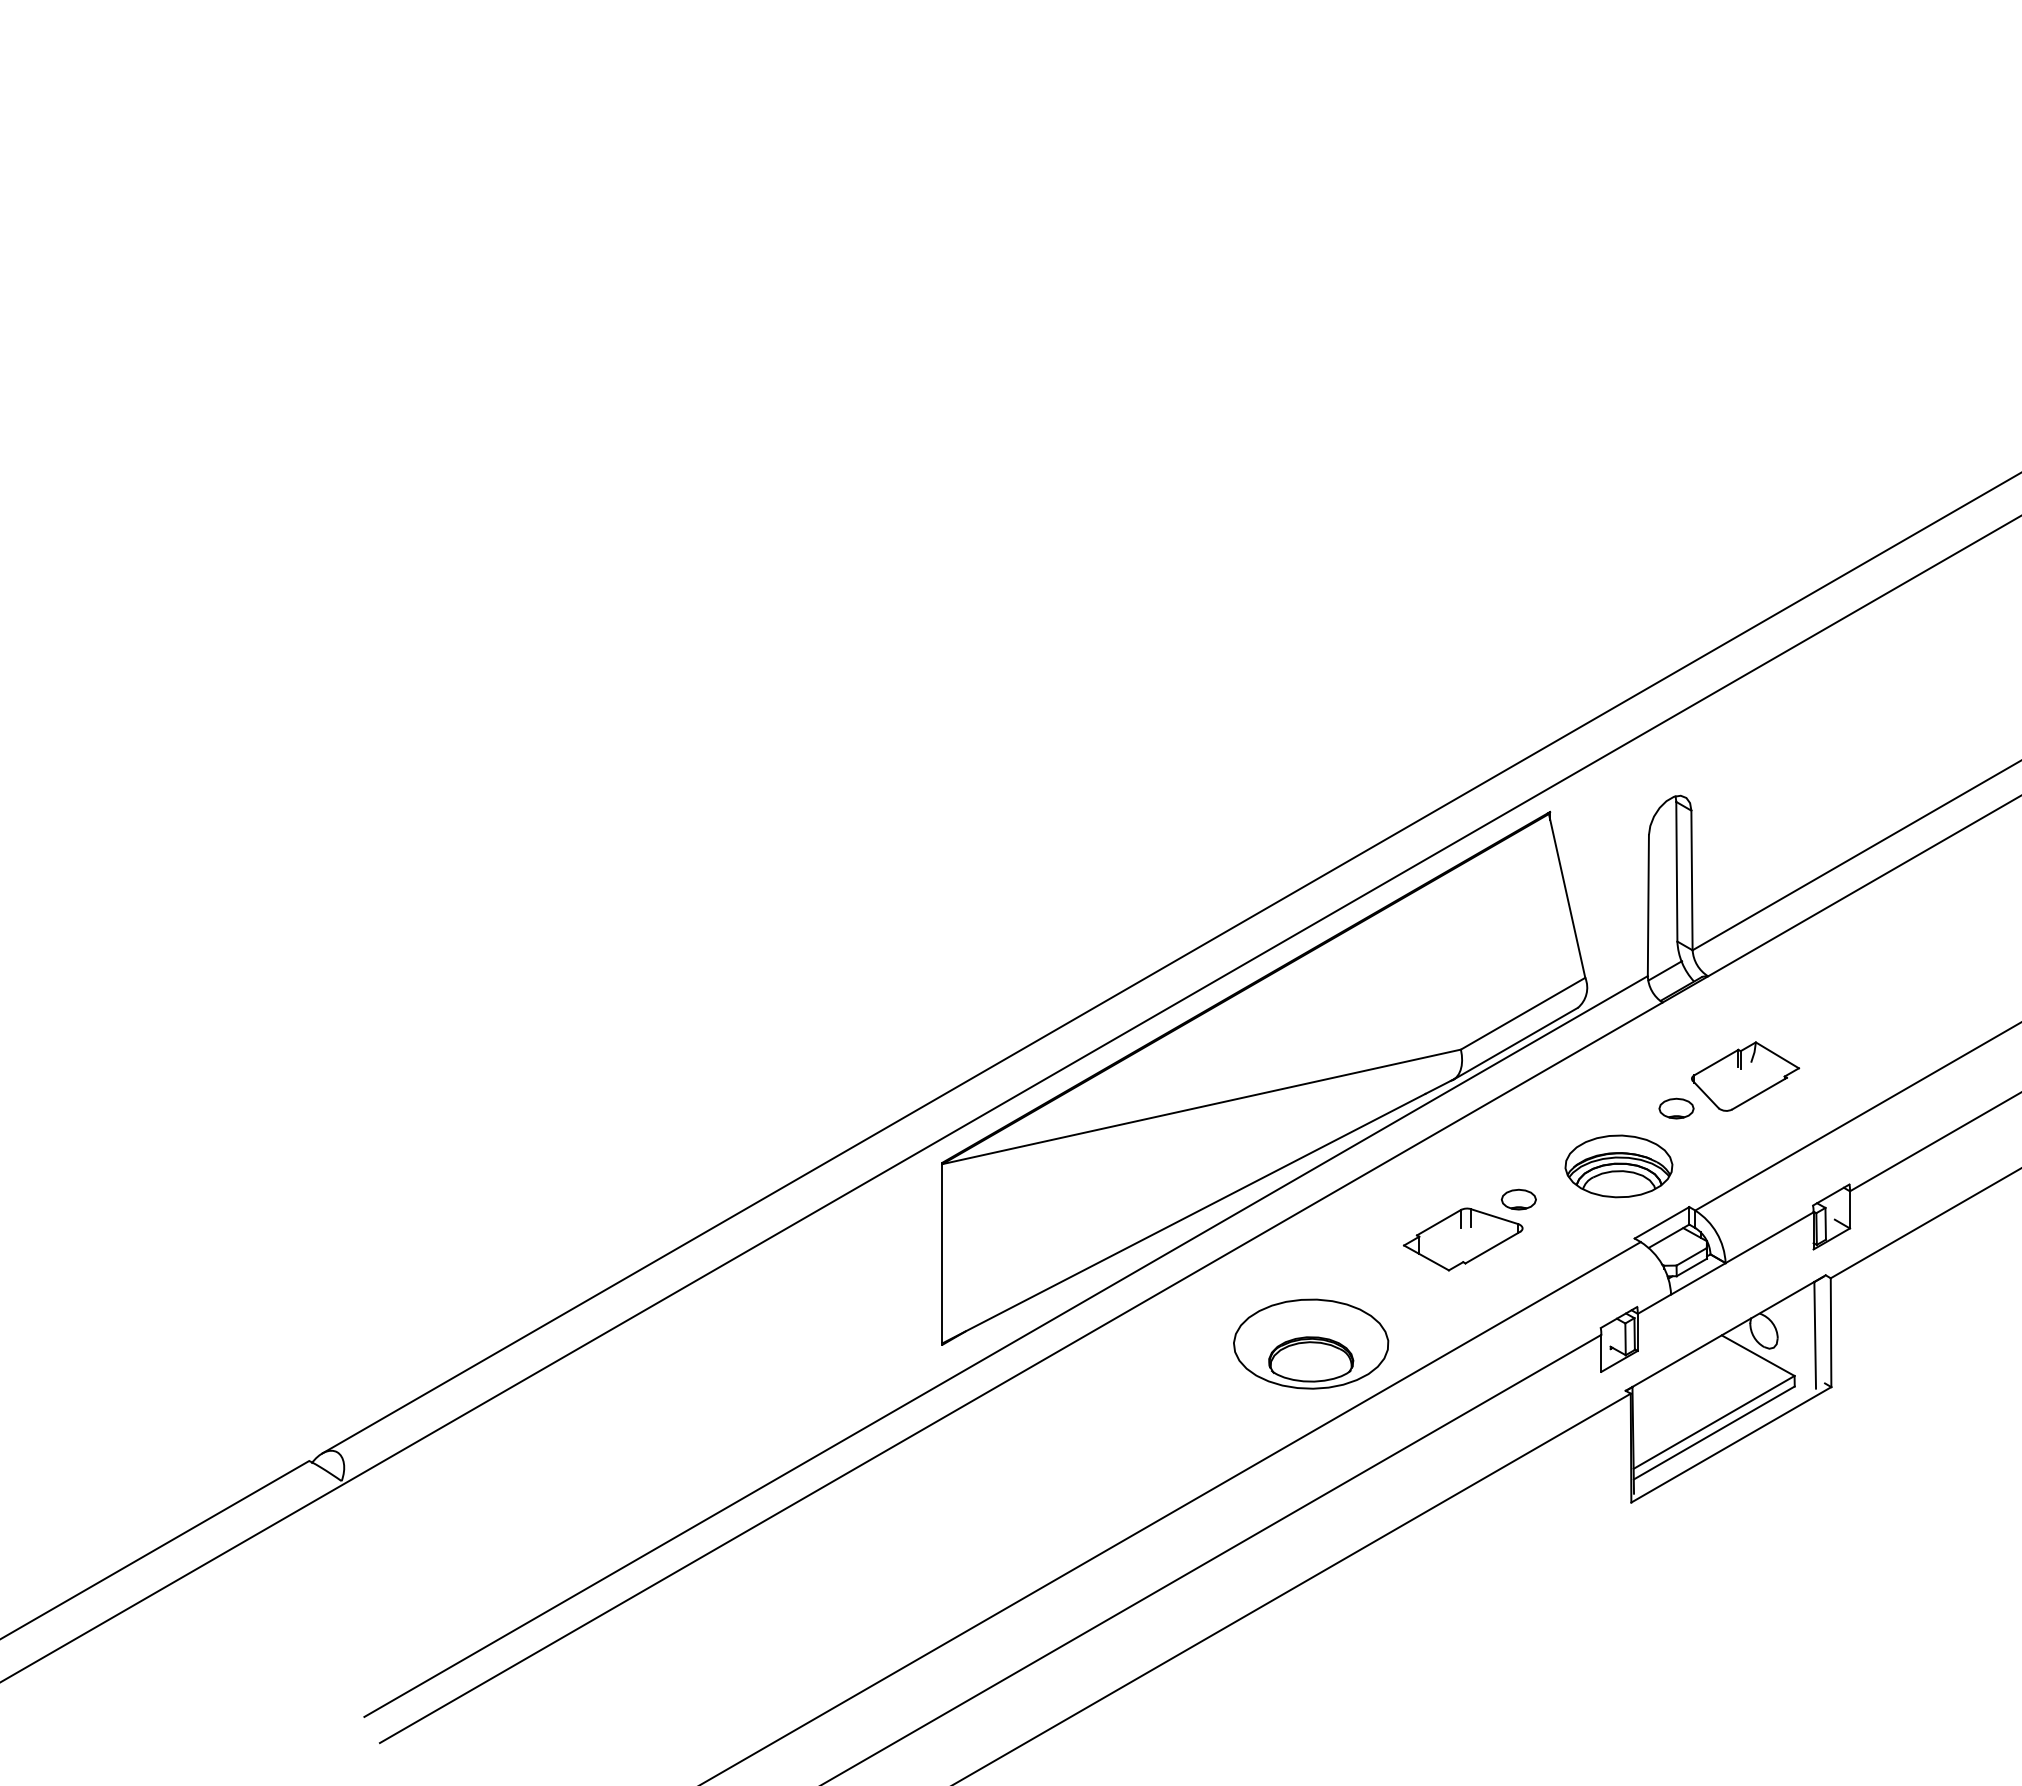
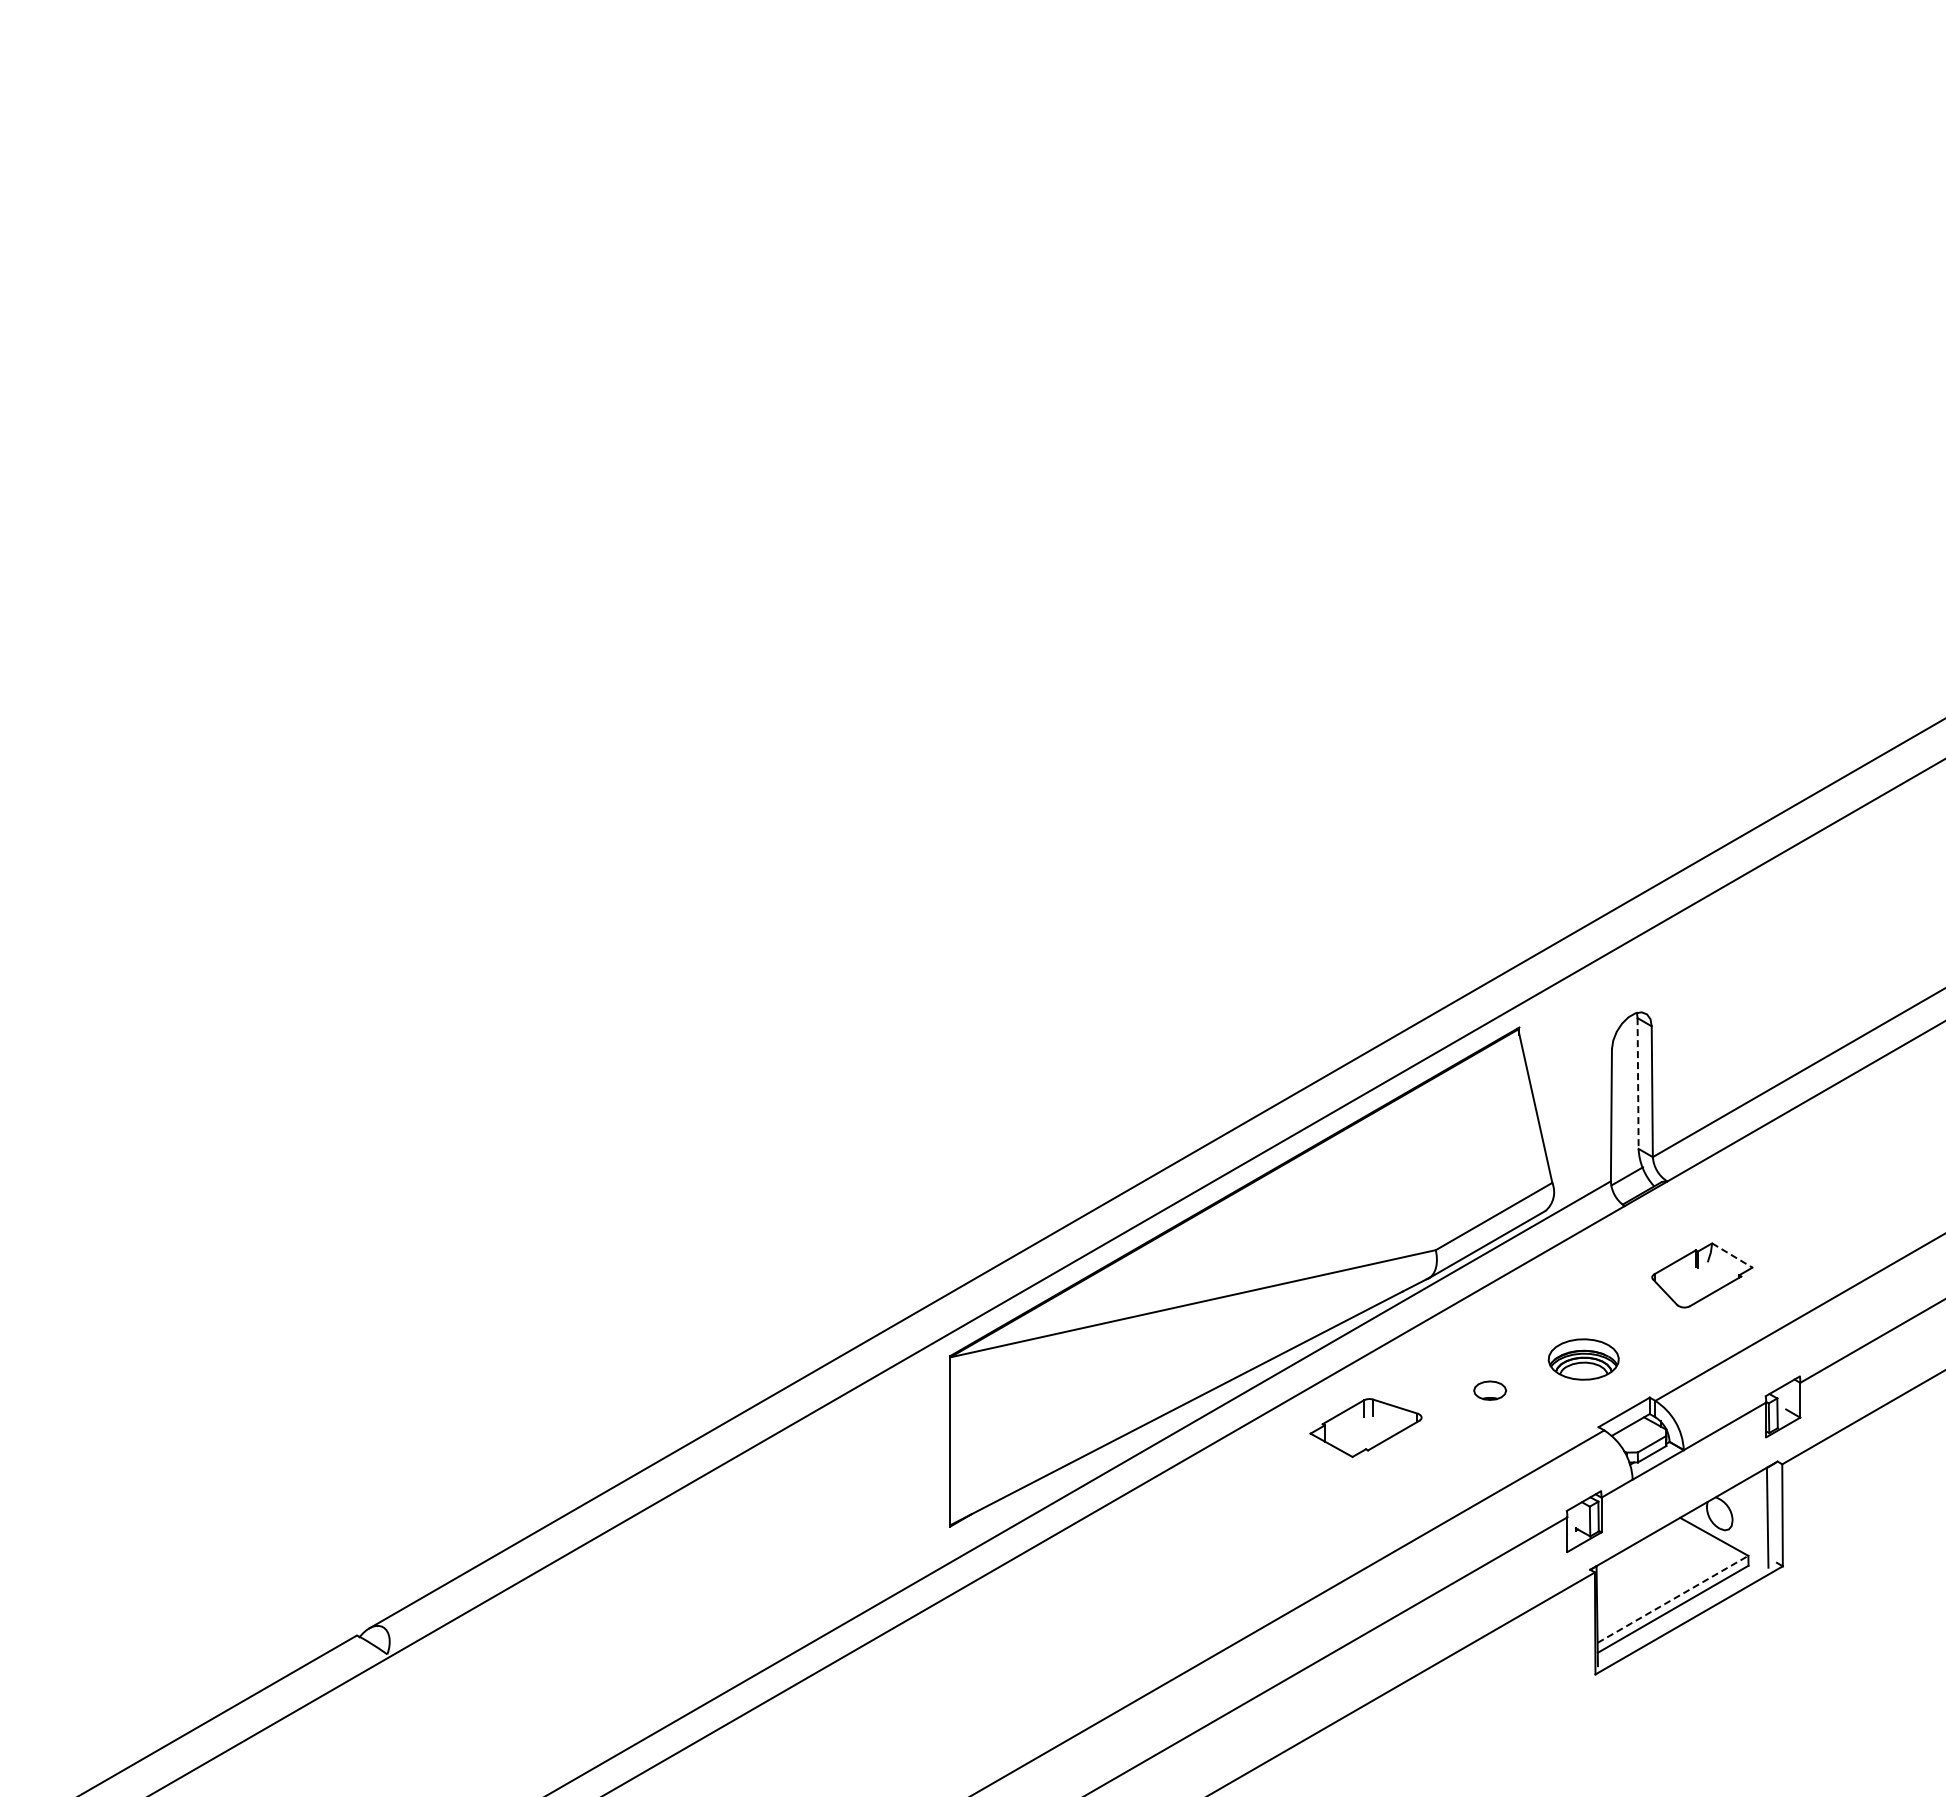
line: (1677, 872) -> (1638, 1084), solid -> dashed
line: (1777, 1055) -> (1732, 1255), solid -> dashed
part: (1676, 1108) -> (1637, 1305), removed
part: (1618, 1166) -> (1583, 1359), size x0.7
part: (1462, 1240) -> (1365, 1428), moved
part: (1311, 1343) -> (1295, 1525), removed
line: (1714, 1422) -> (1673, 1599), solid -> dashed

